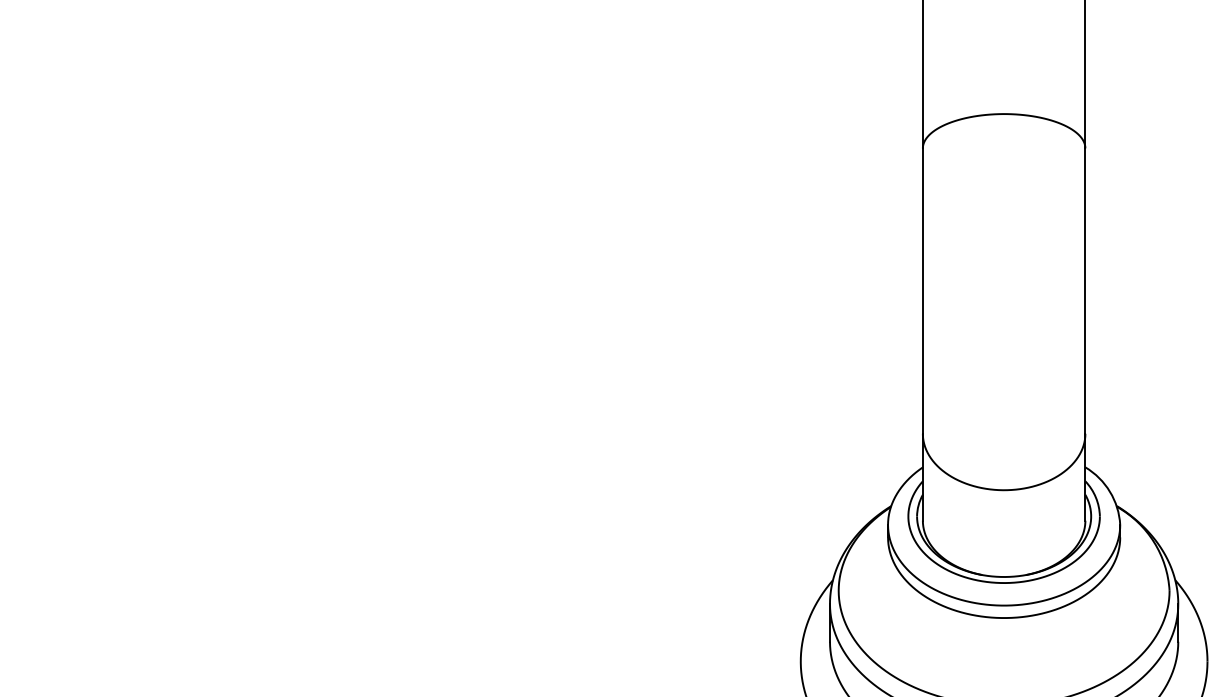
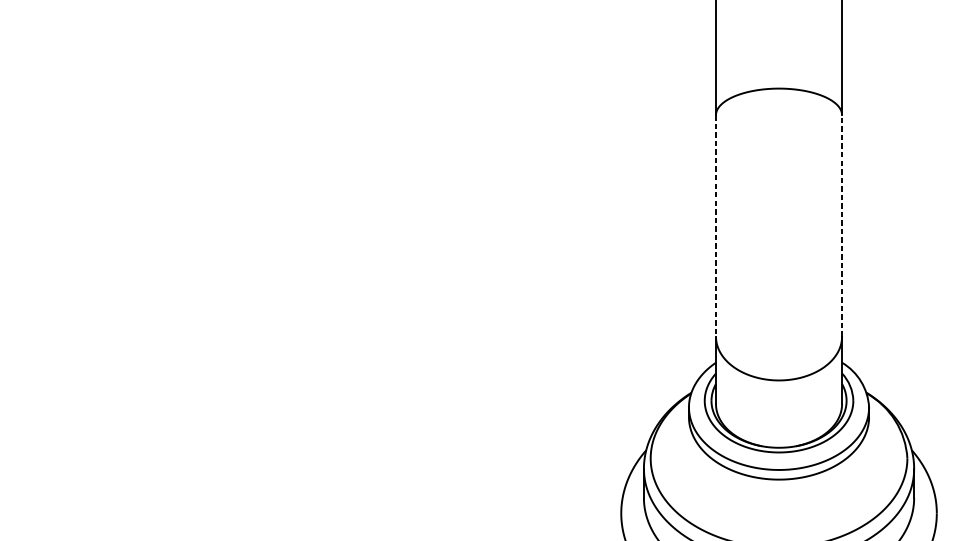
line: (922, 291) -> (715, 226), solid -> dashed
line: (1085, 291) -> (842, 226), solid -> dashed

